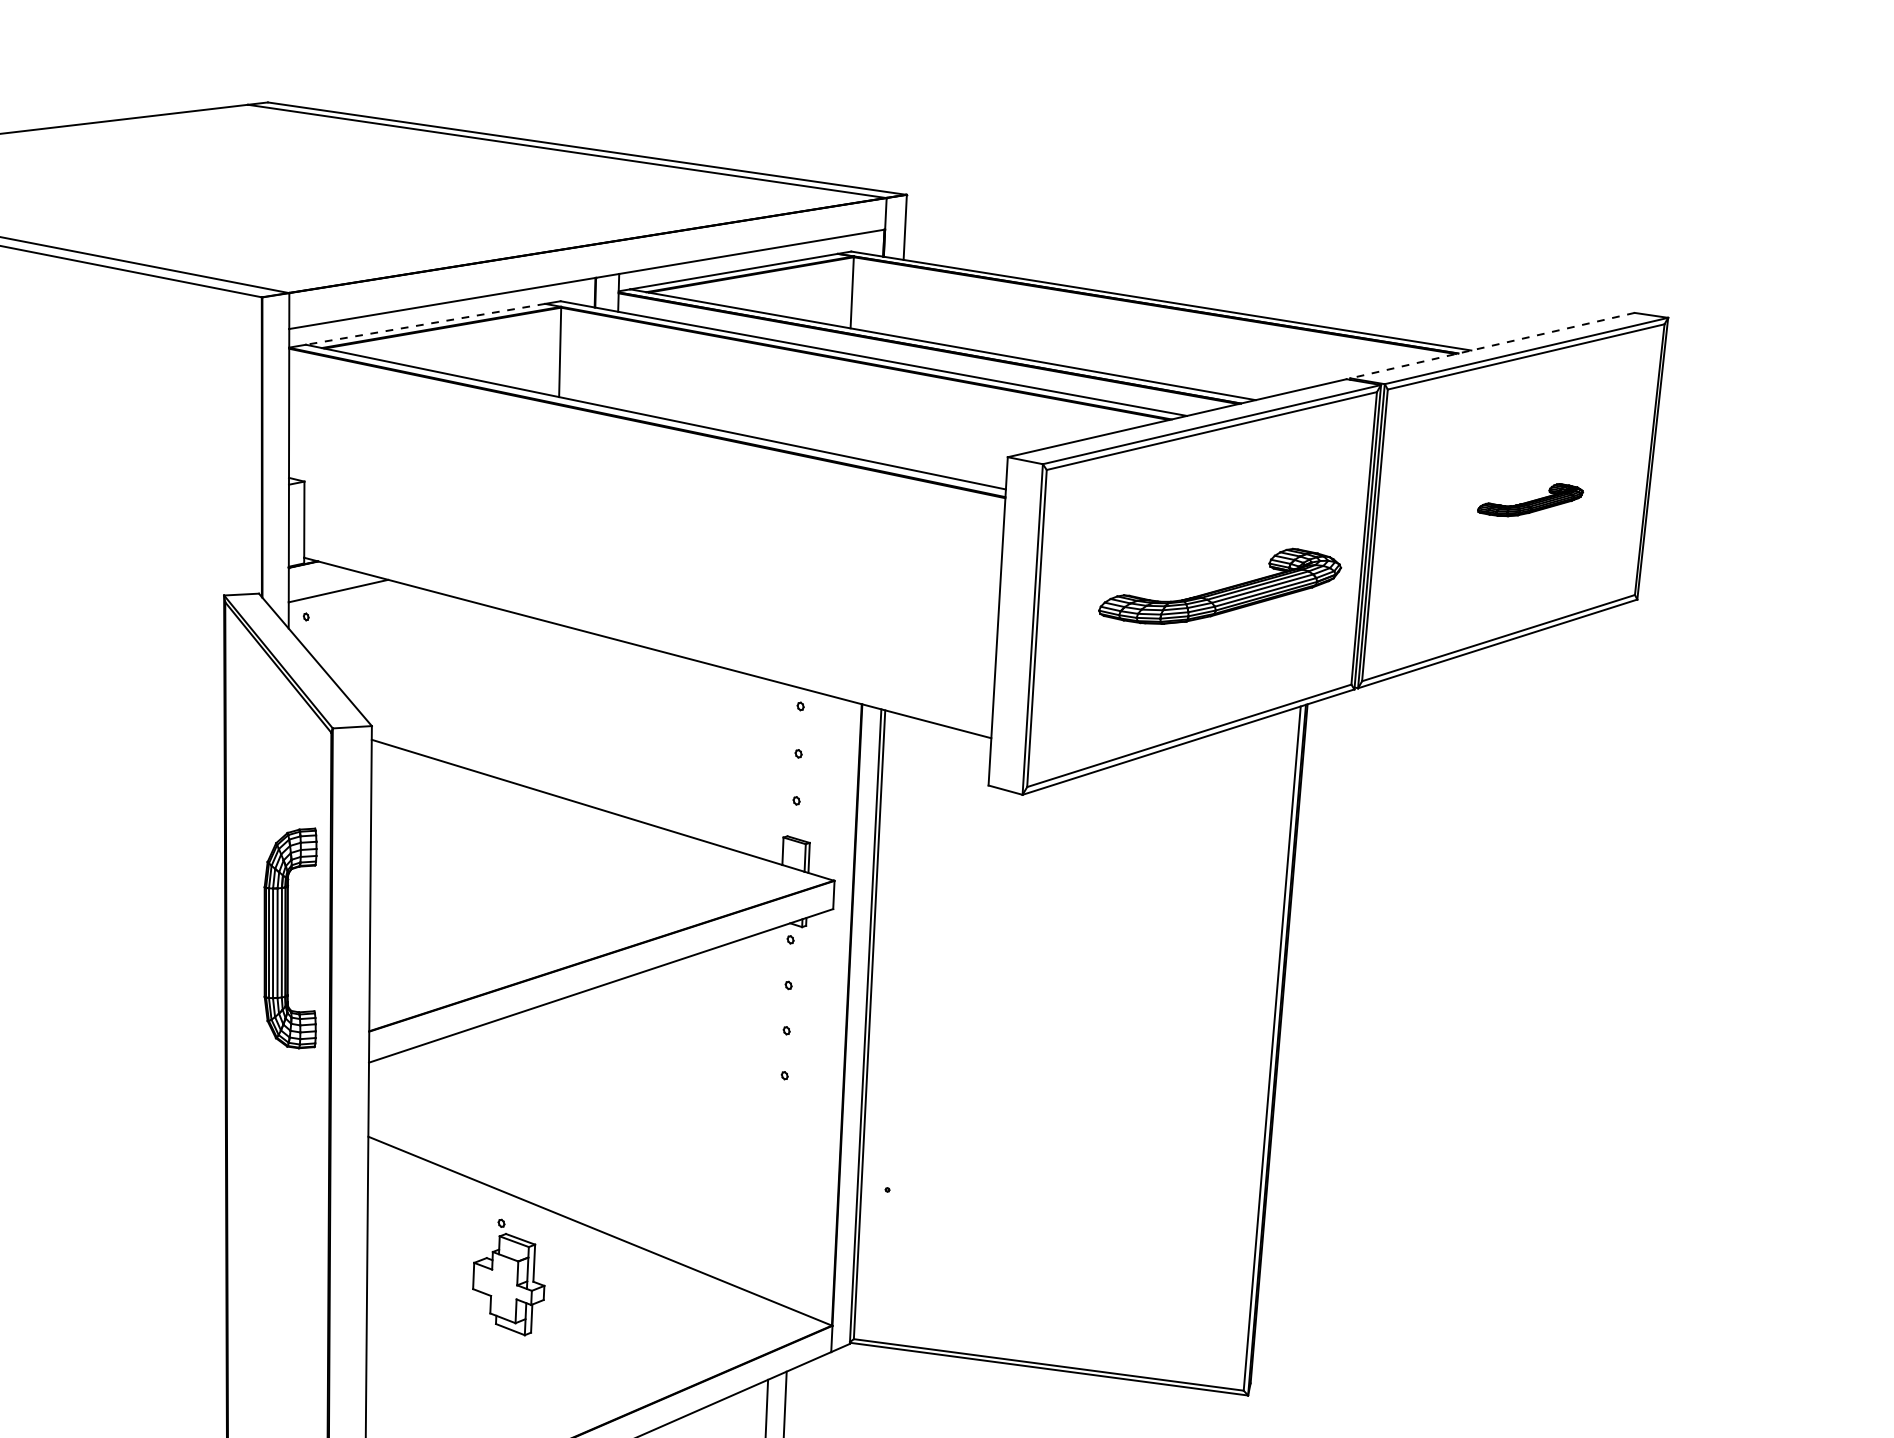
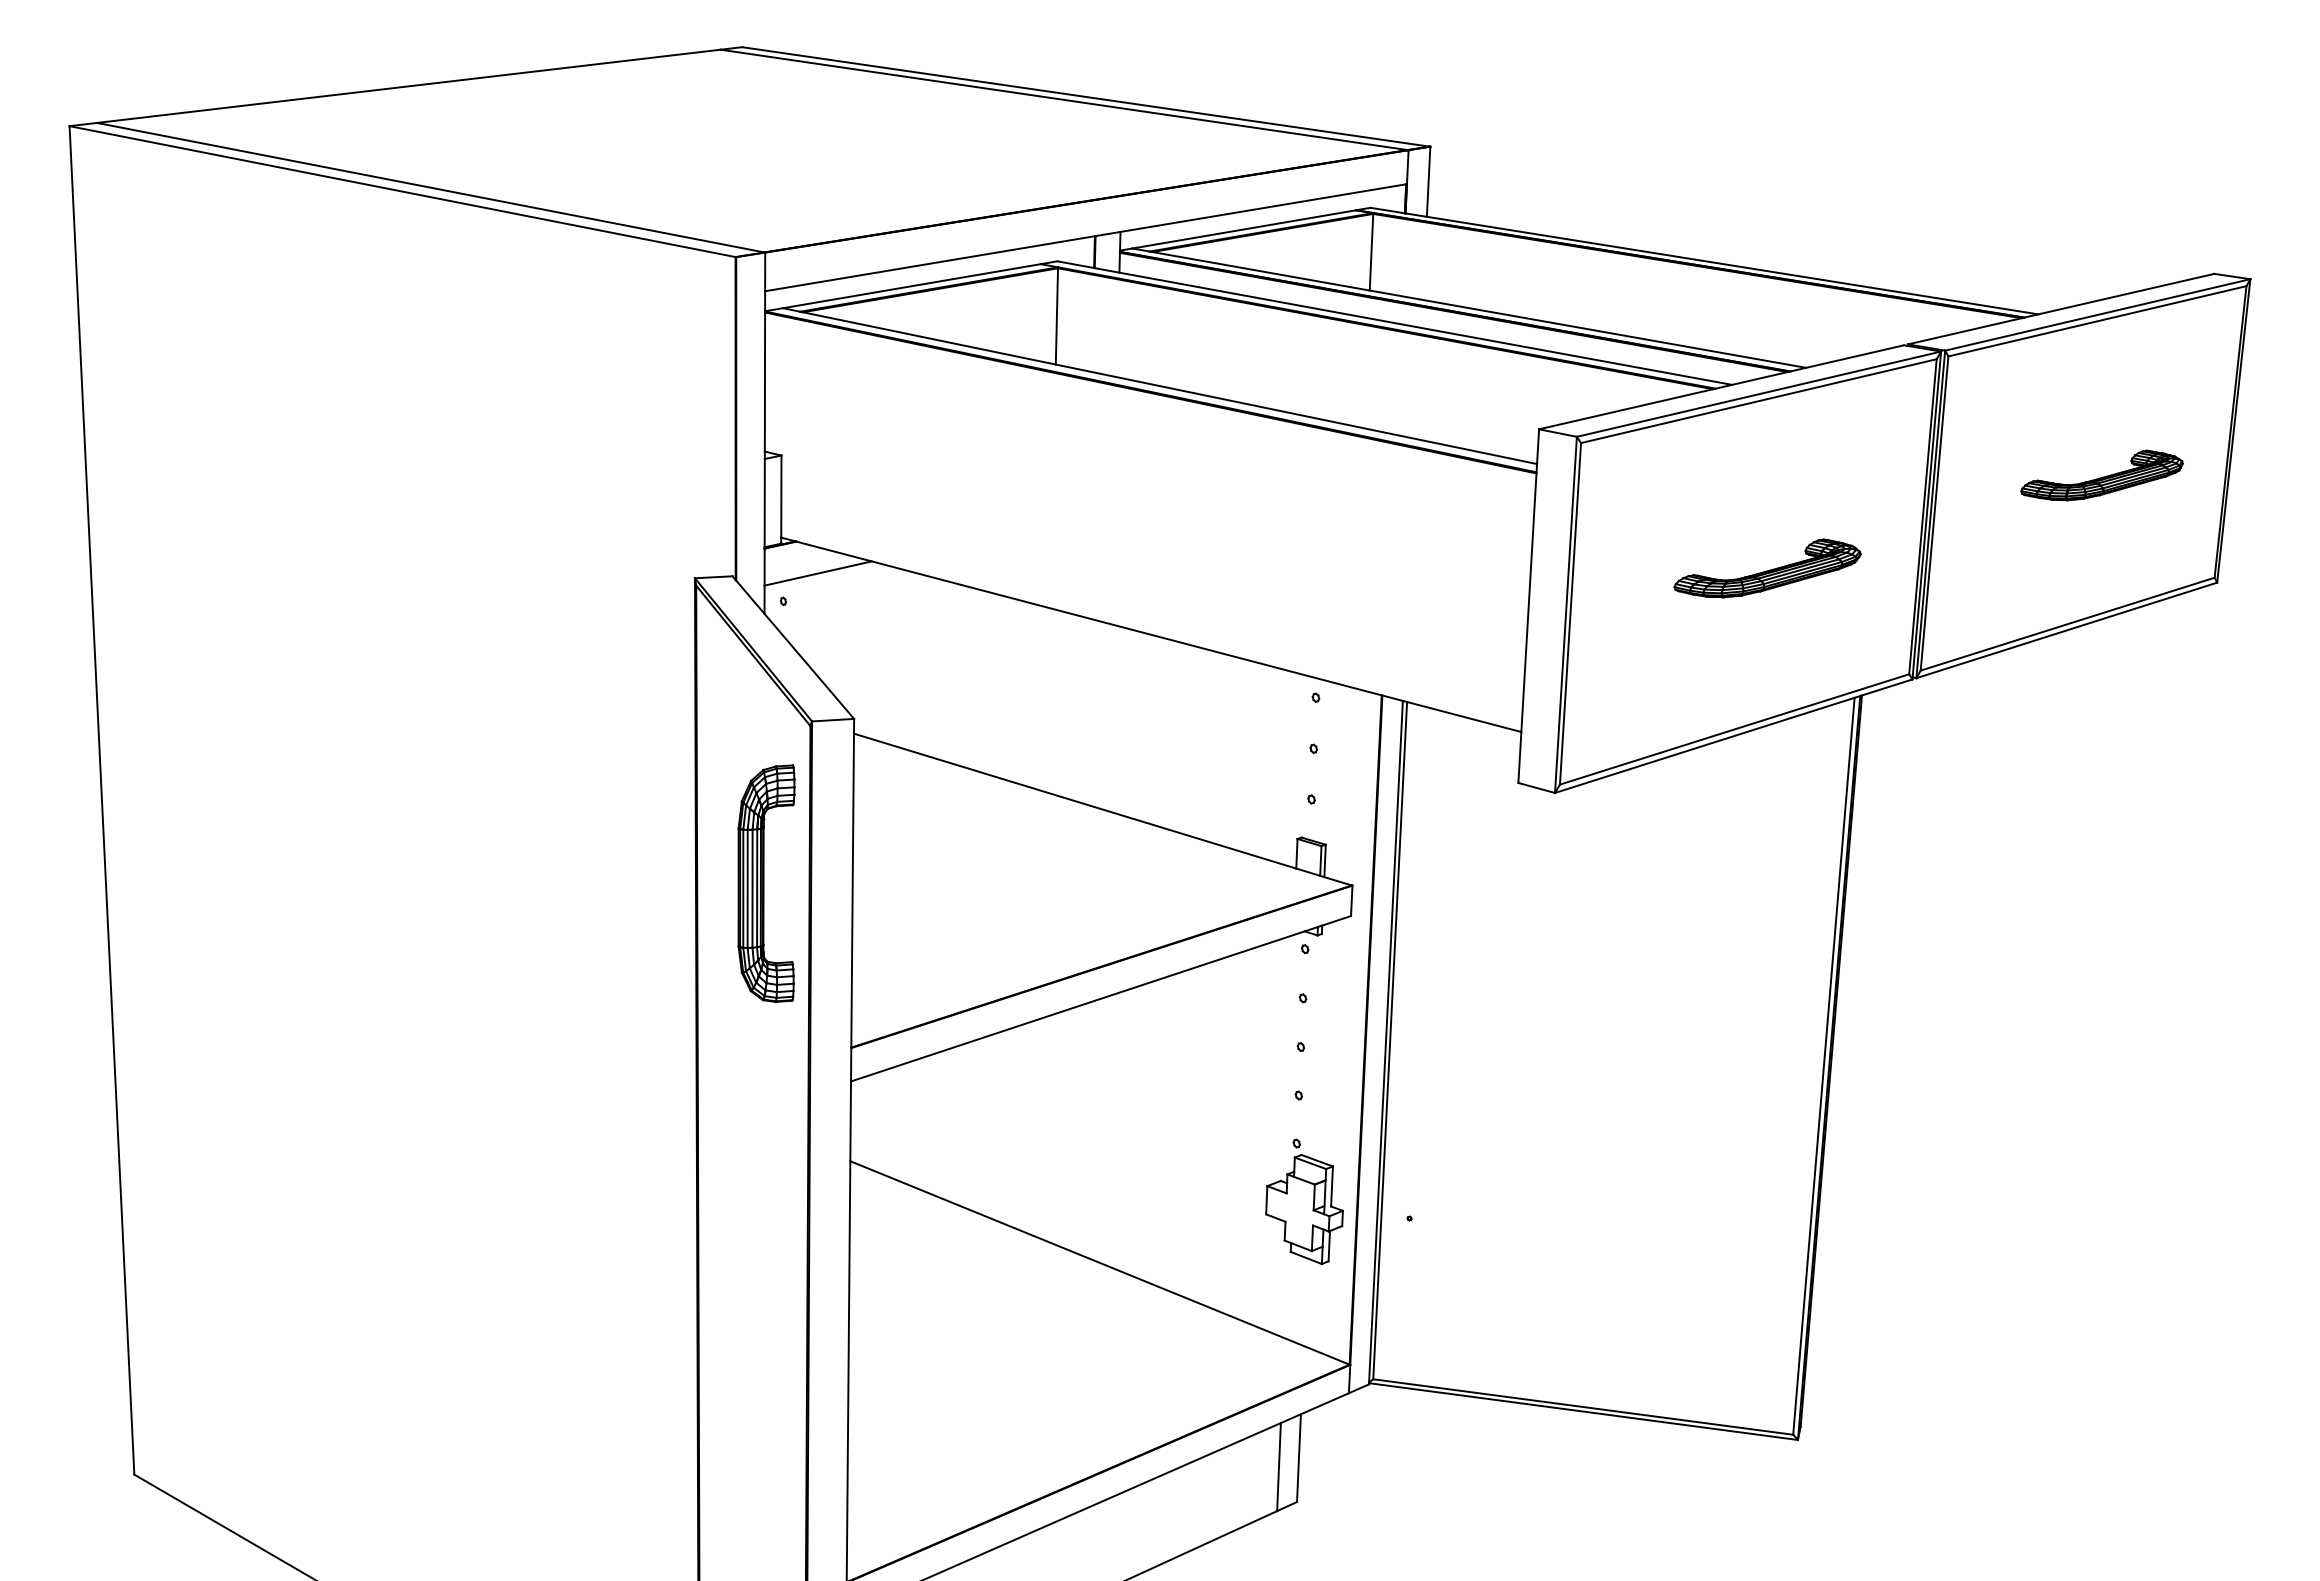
line: (425, 324) -> (911, 286), dashed -> solid
line: (1491, 345) -> (2060, 309), dashed -> solid
part: (1529, 500) -> (2101, 475), size x1.43
part: (1219, 586) -> (1767, 568), size x0.71
part: (290, 938) -> (766, 883), moved
part: (508, 1277) -> (1304, 1201), moved

